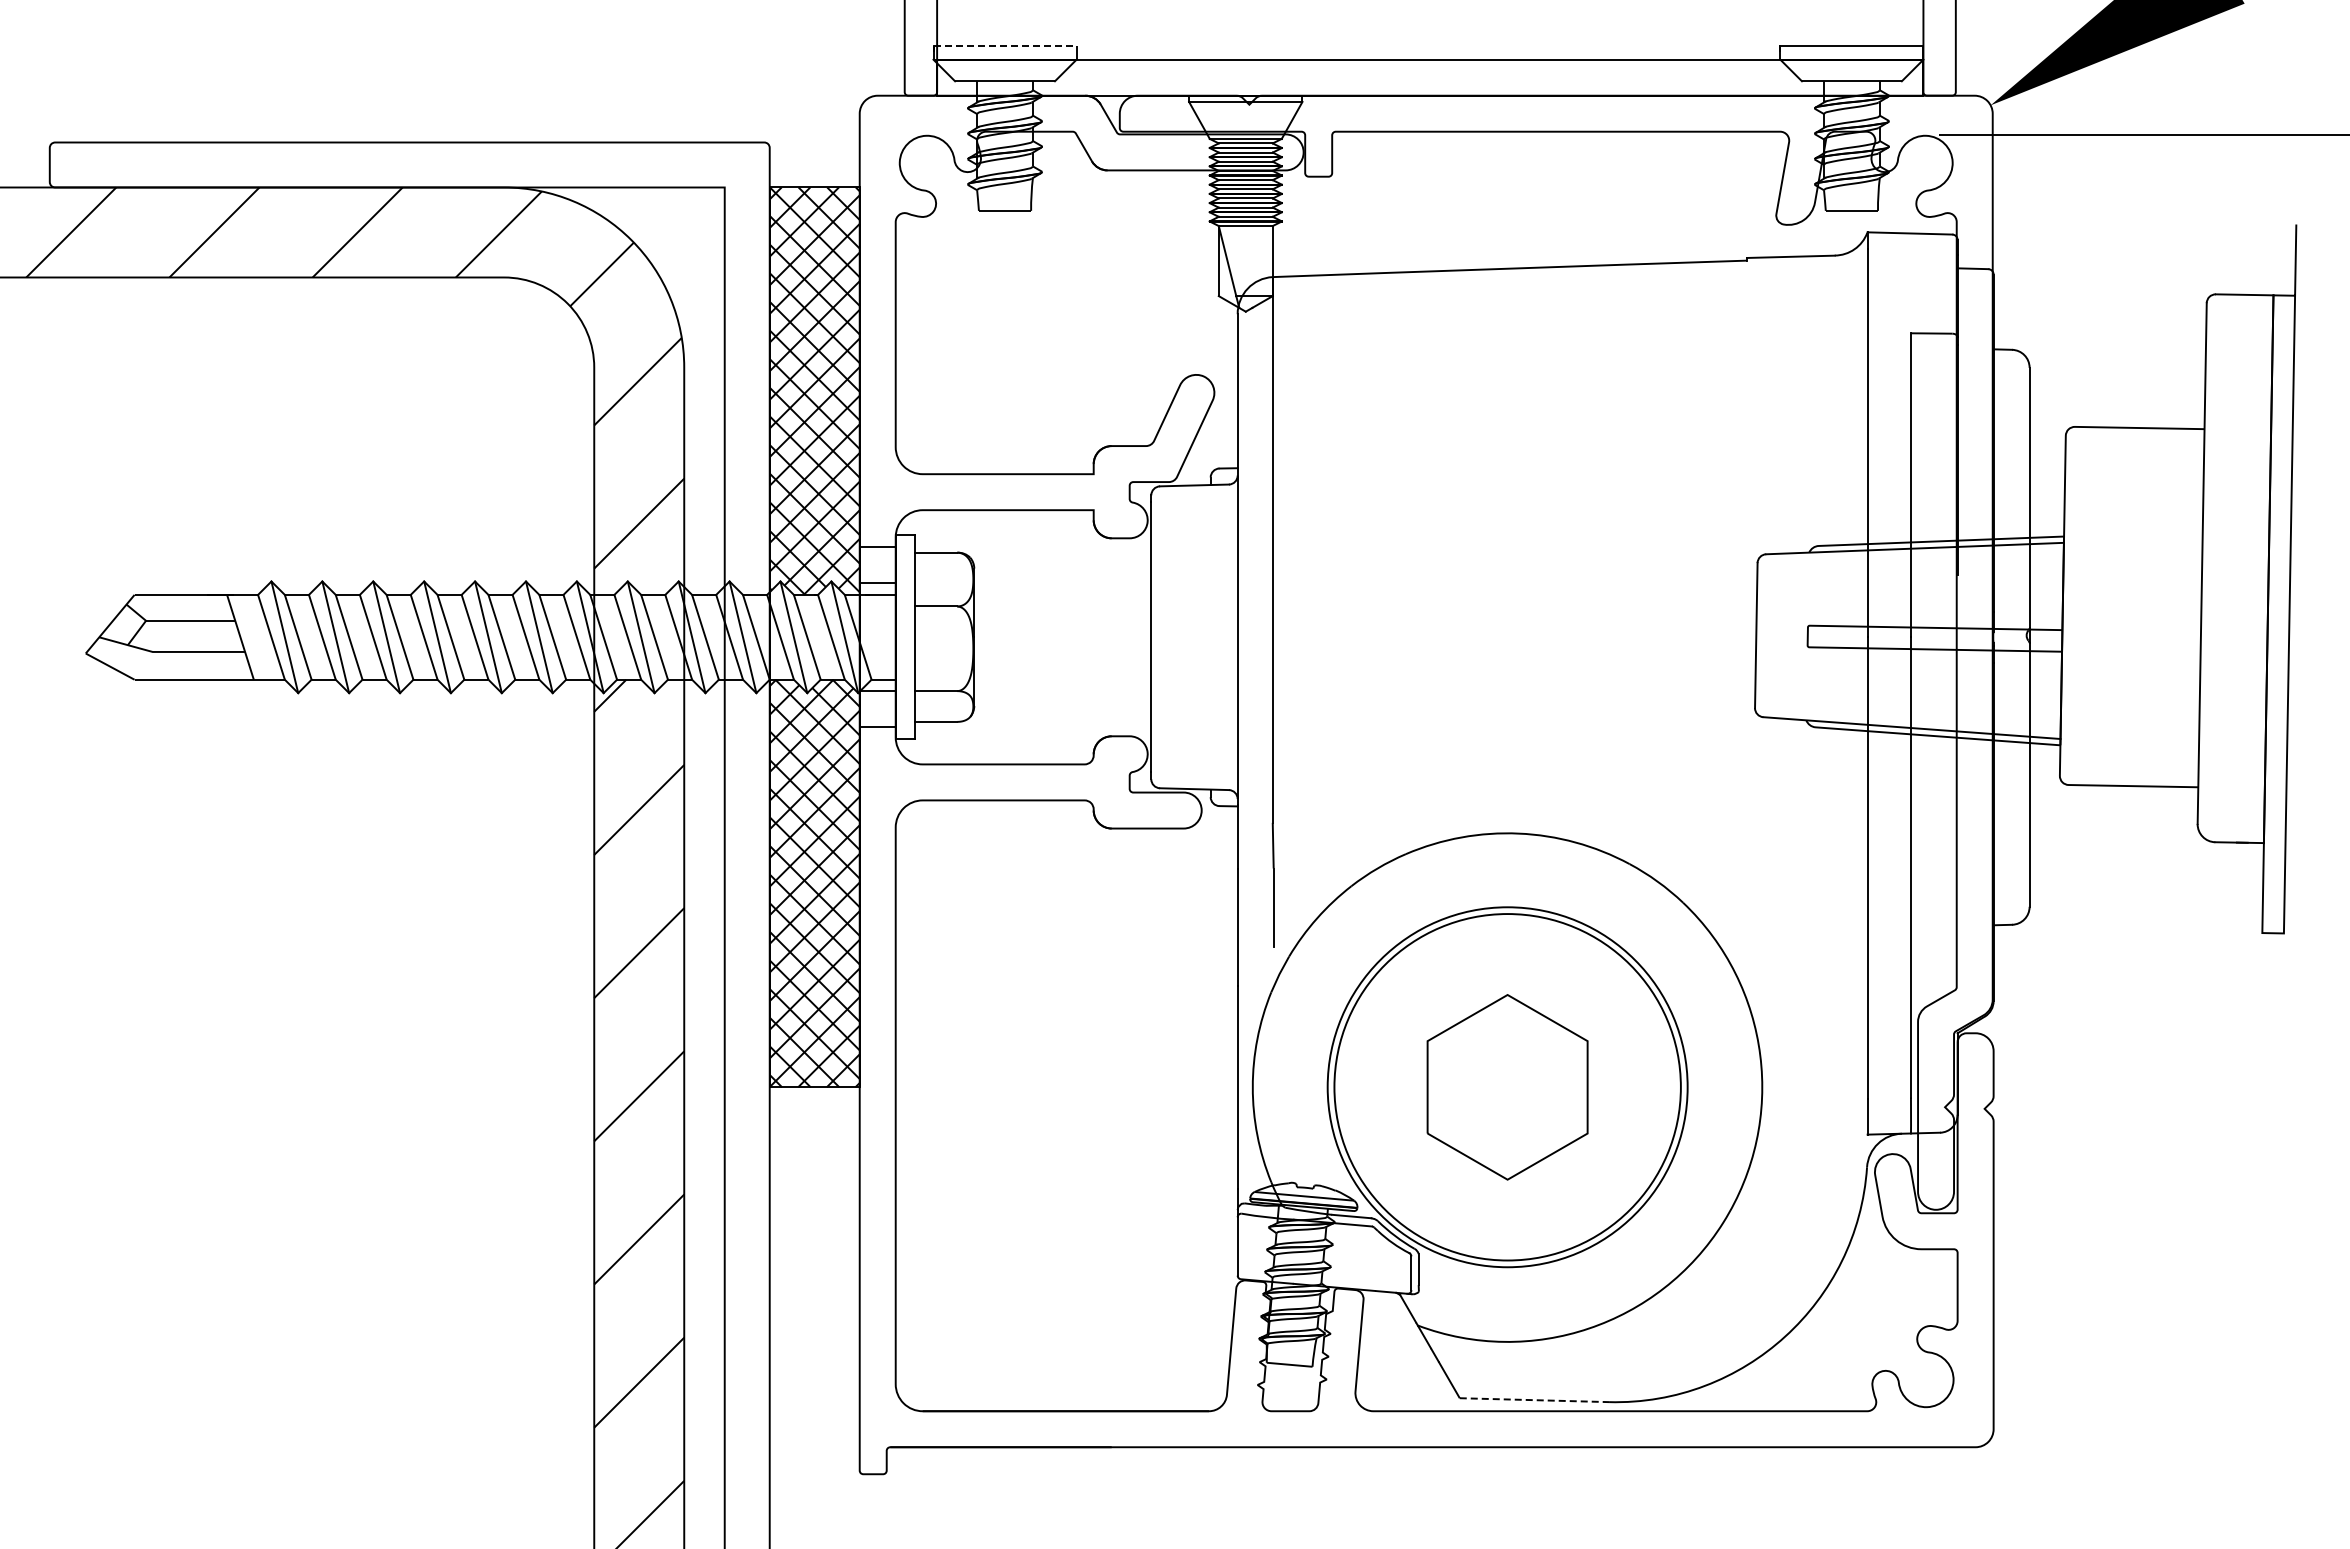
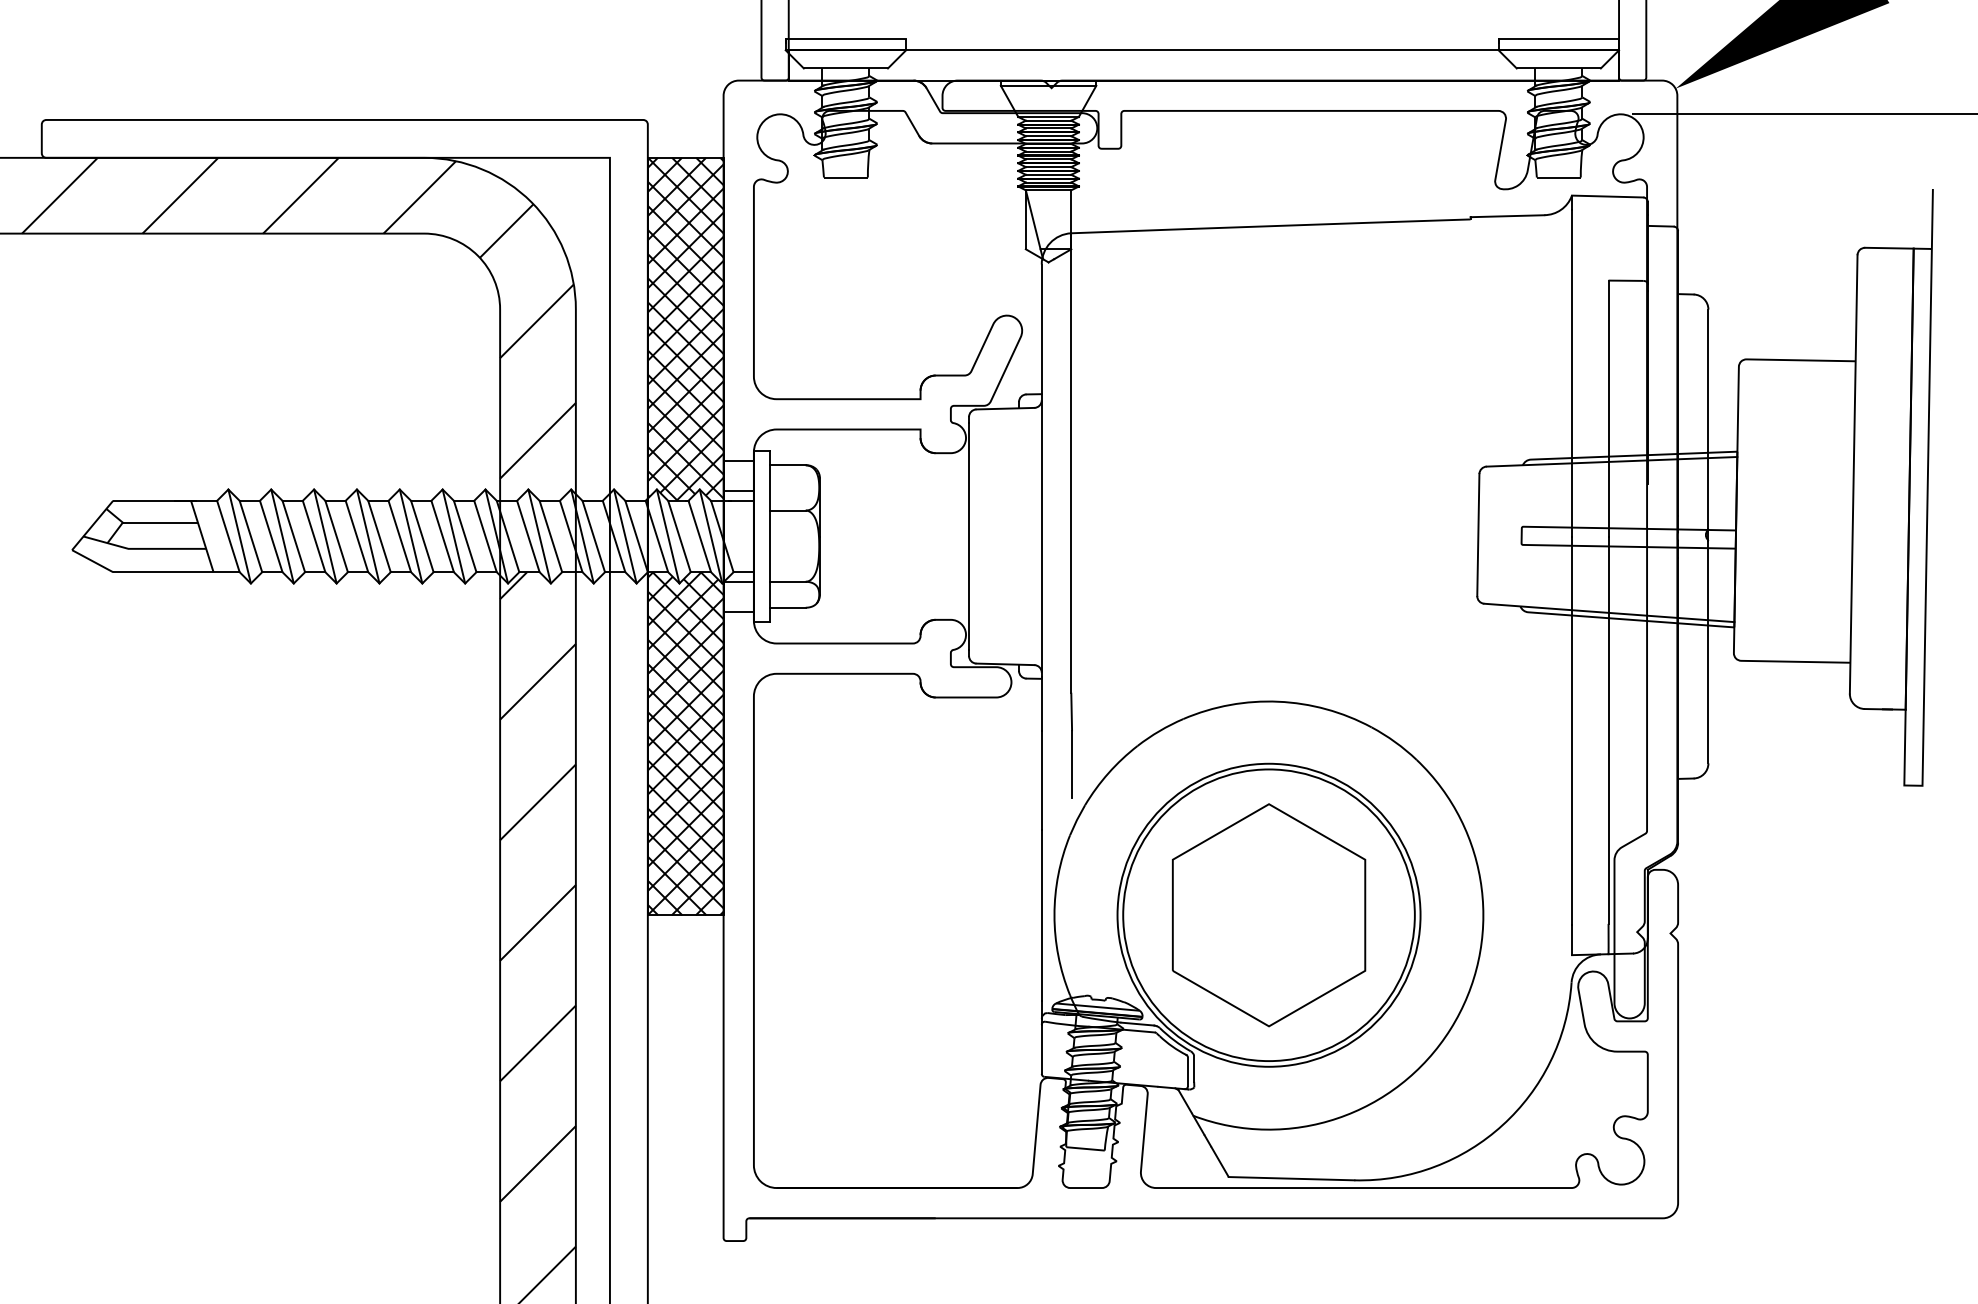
line: (1005, 46) -> (846, 39), dashed -> solid
part: (1507, 1087) -> (1268, 915), size x1.43
line: (1534, 1400) -> (1291, 1178), dashed -> solid

